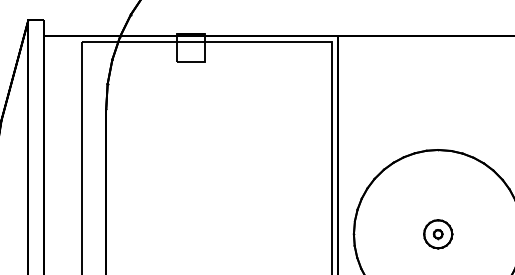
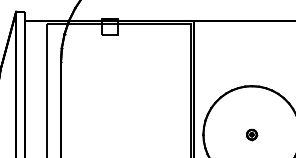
part: (437, 233) -> (251, 134), size x0.6

